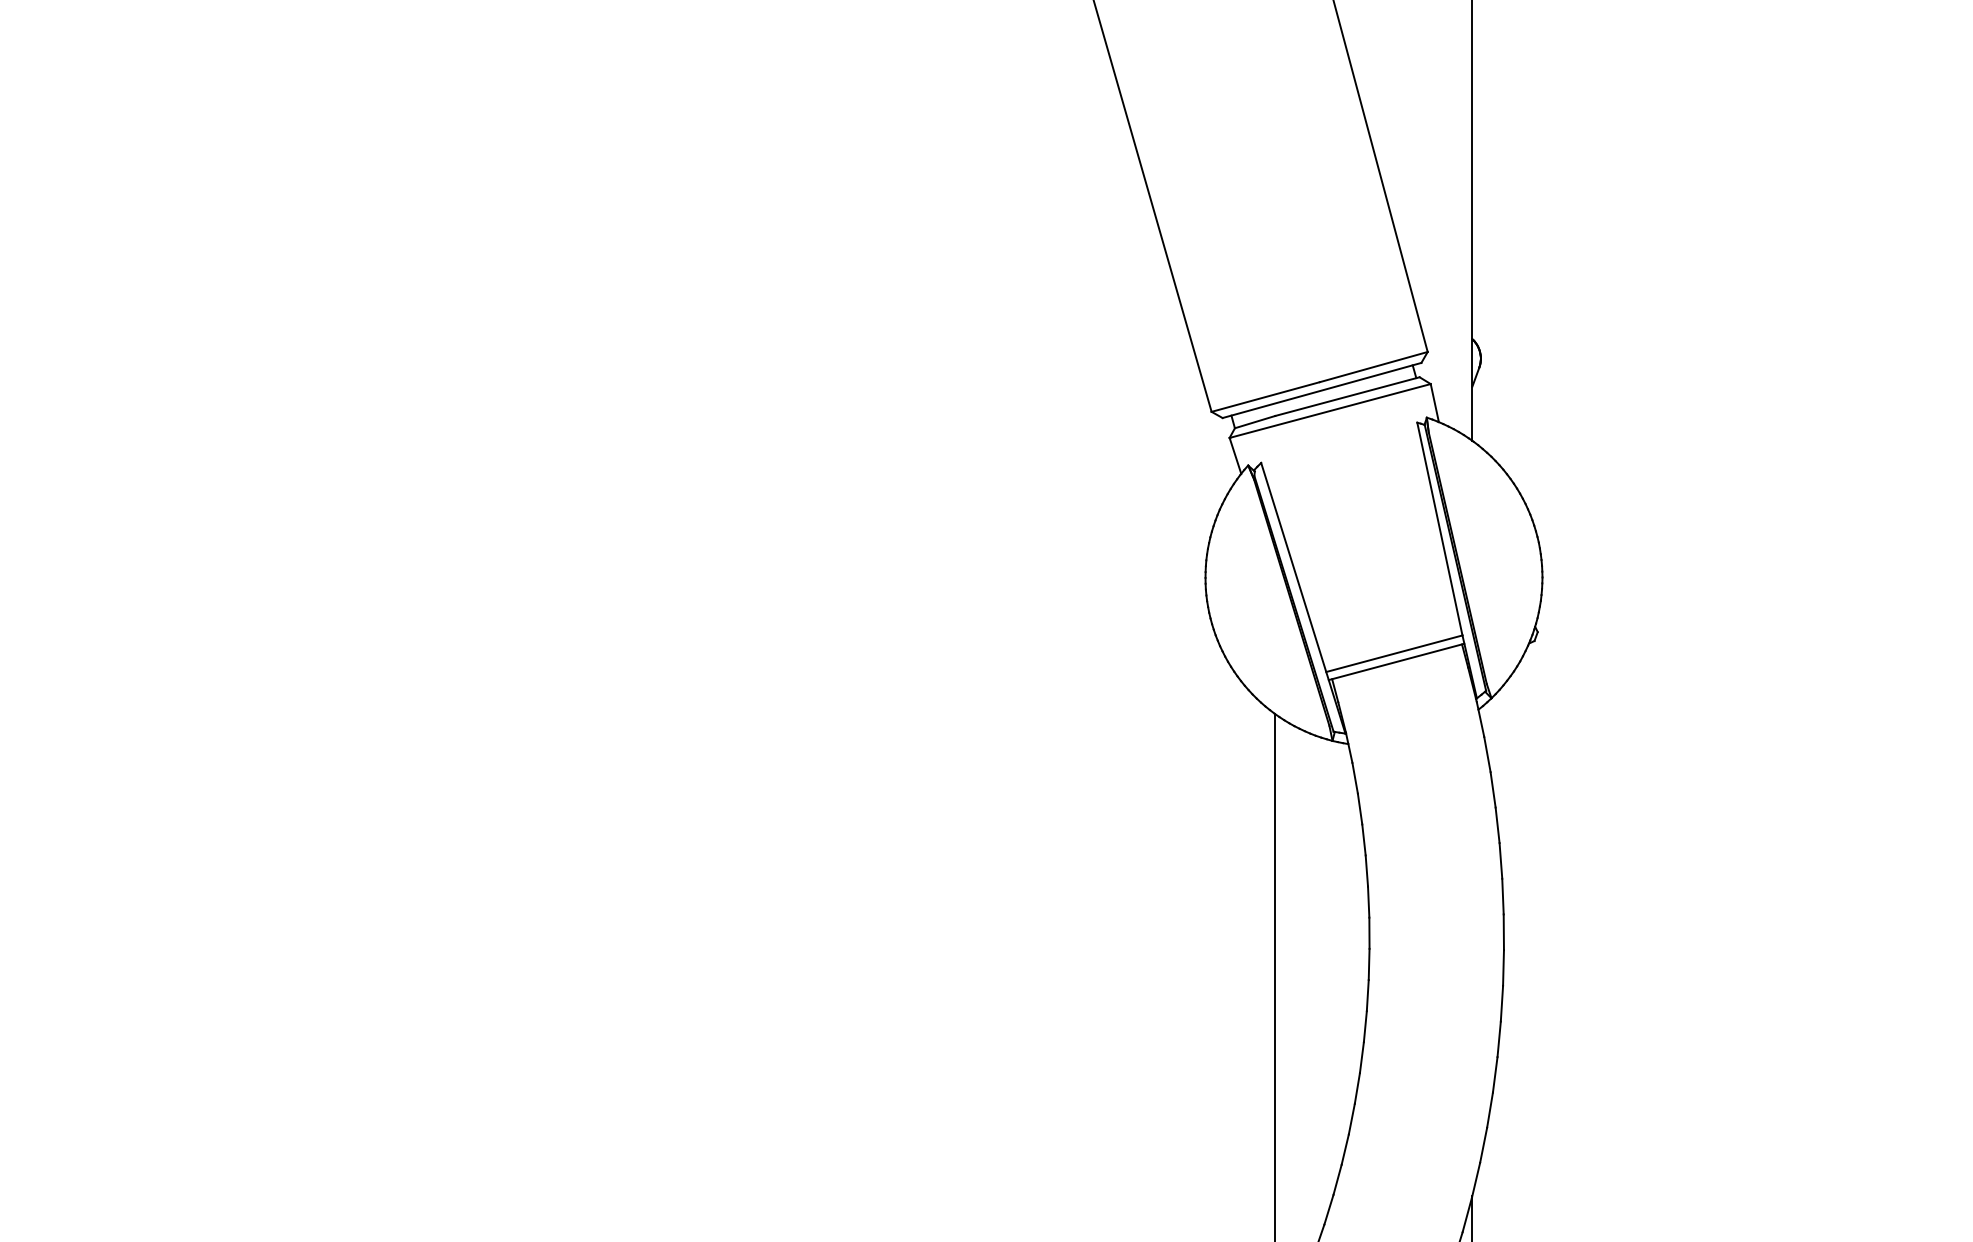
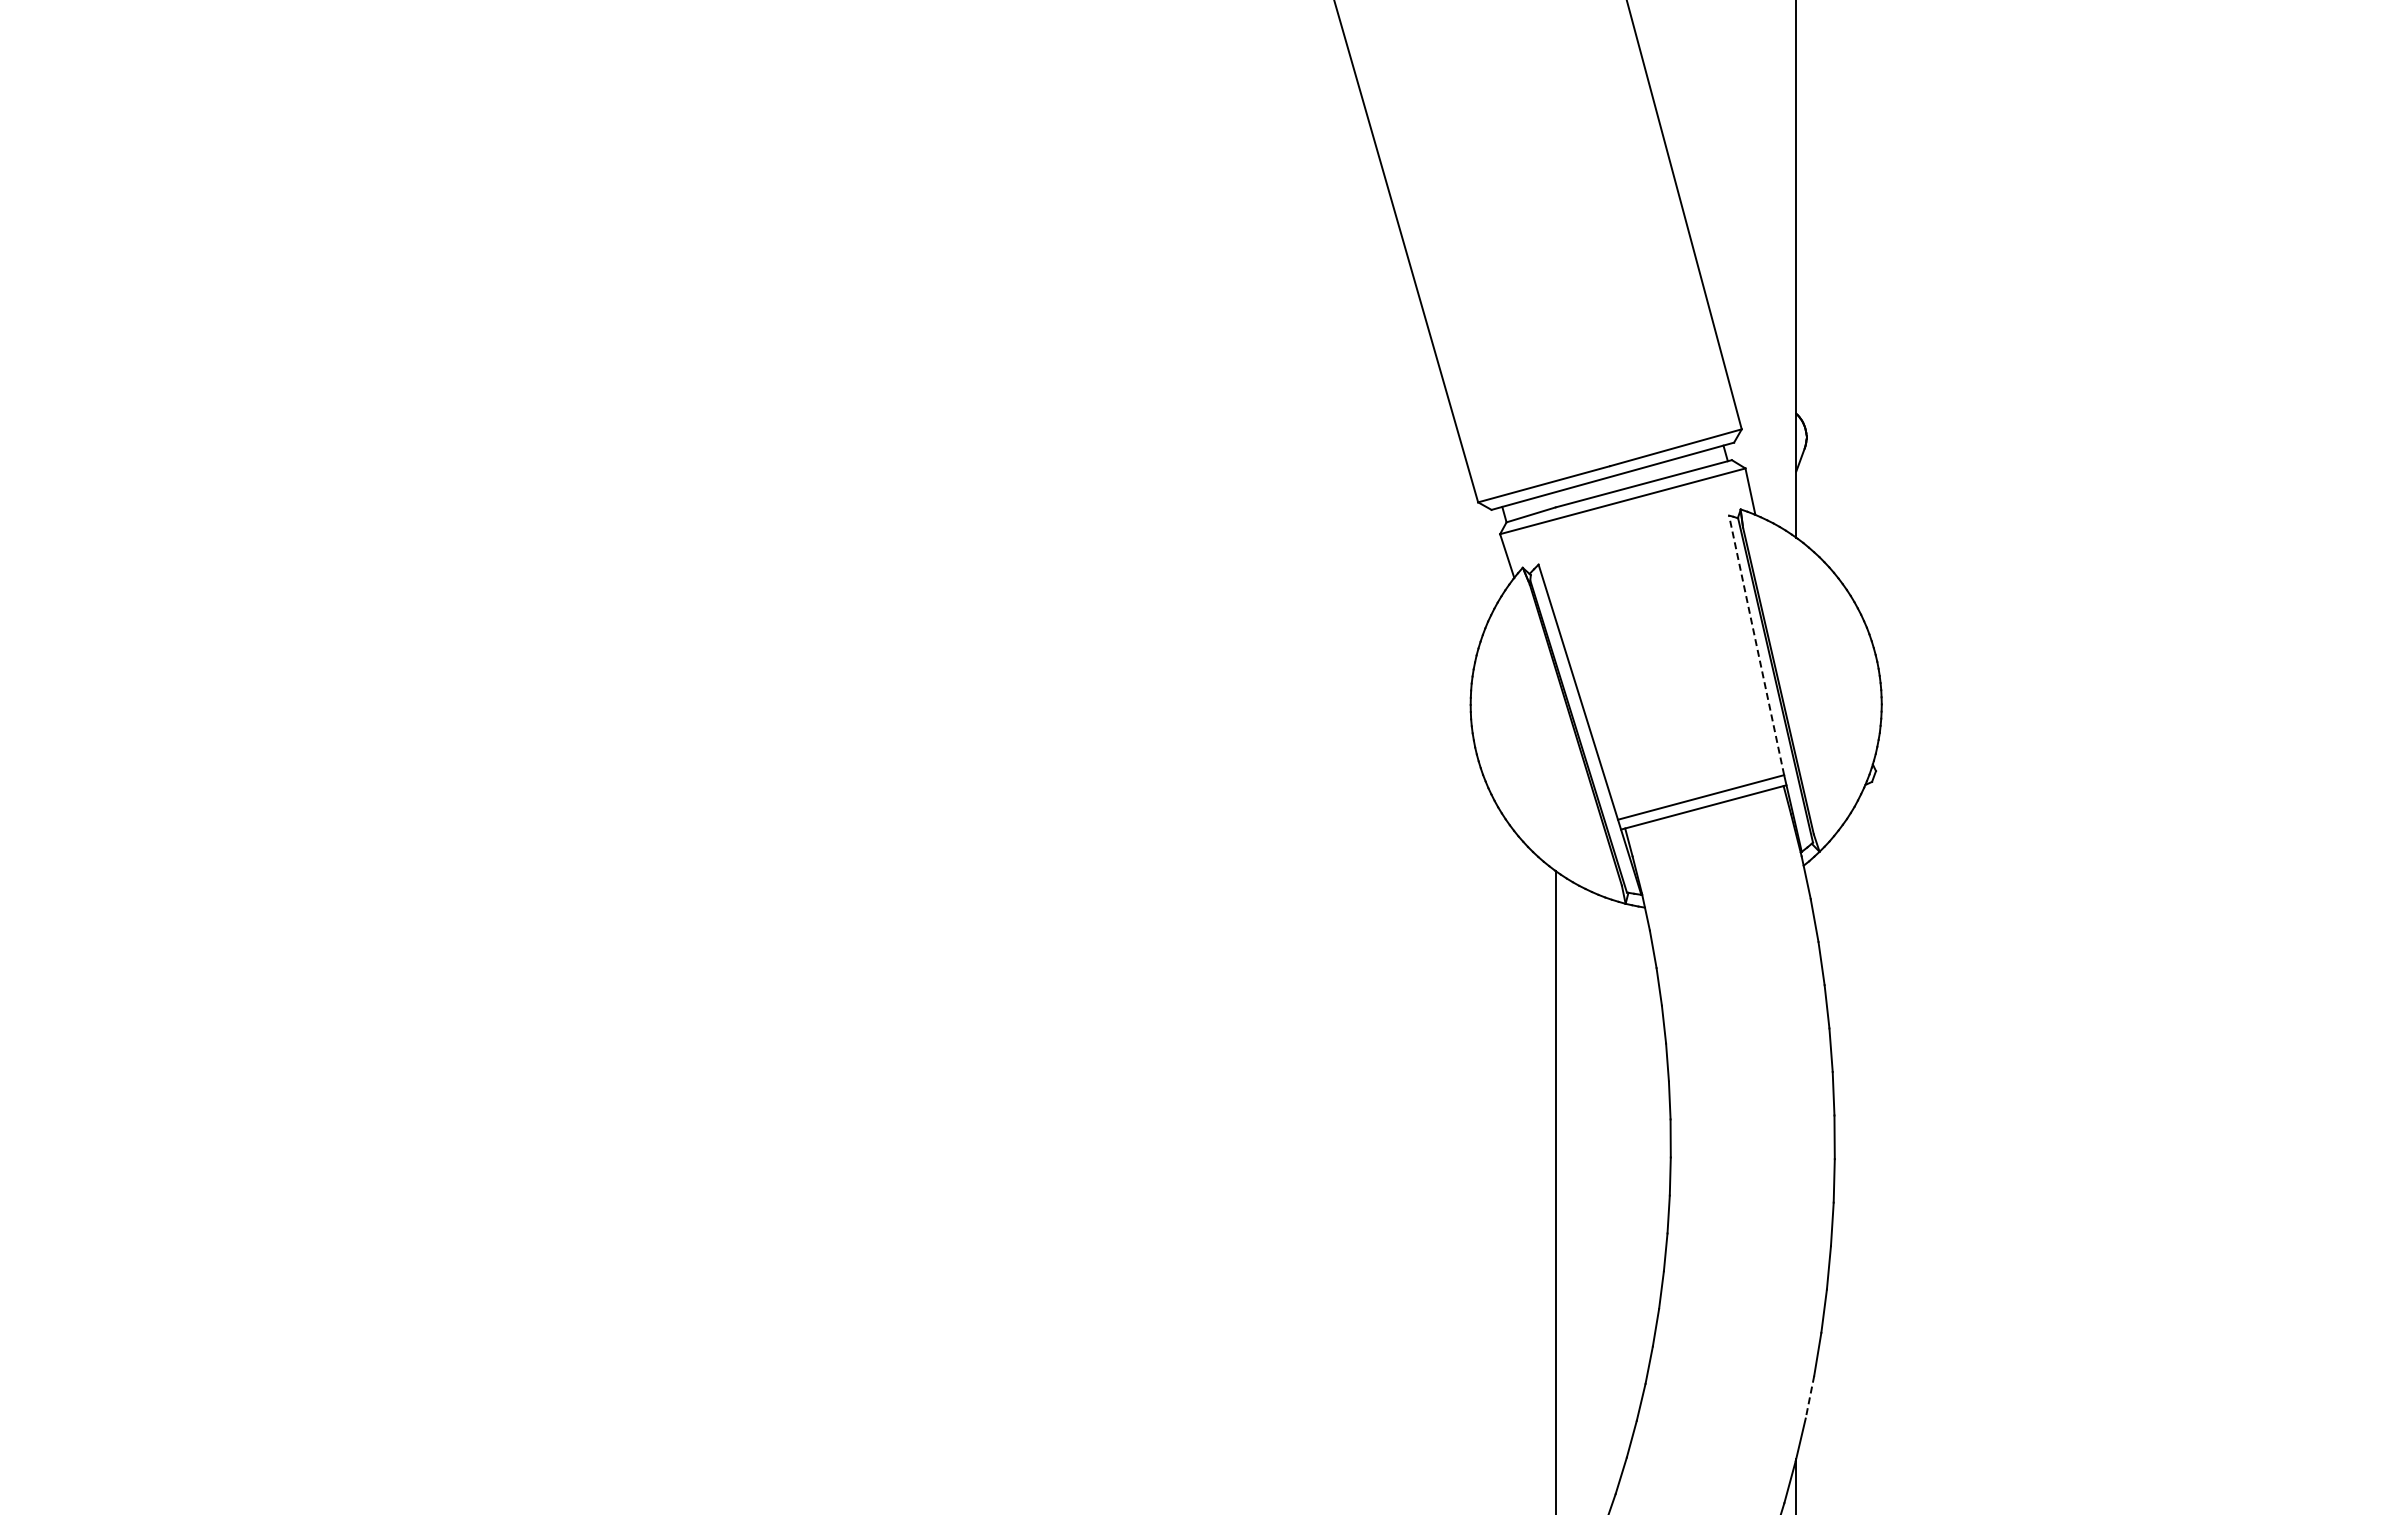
line: (1439, 529) -> (1756, 645), solid -> dashed
line: (1483, 1145) -> (1809, 1397), solid -> dashed

